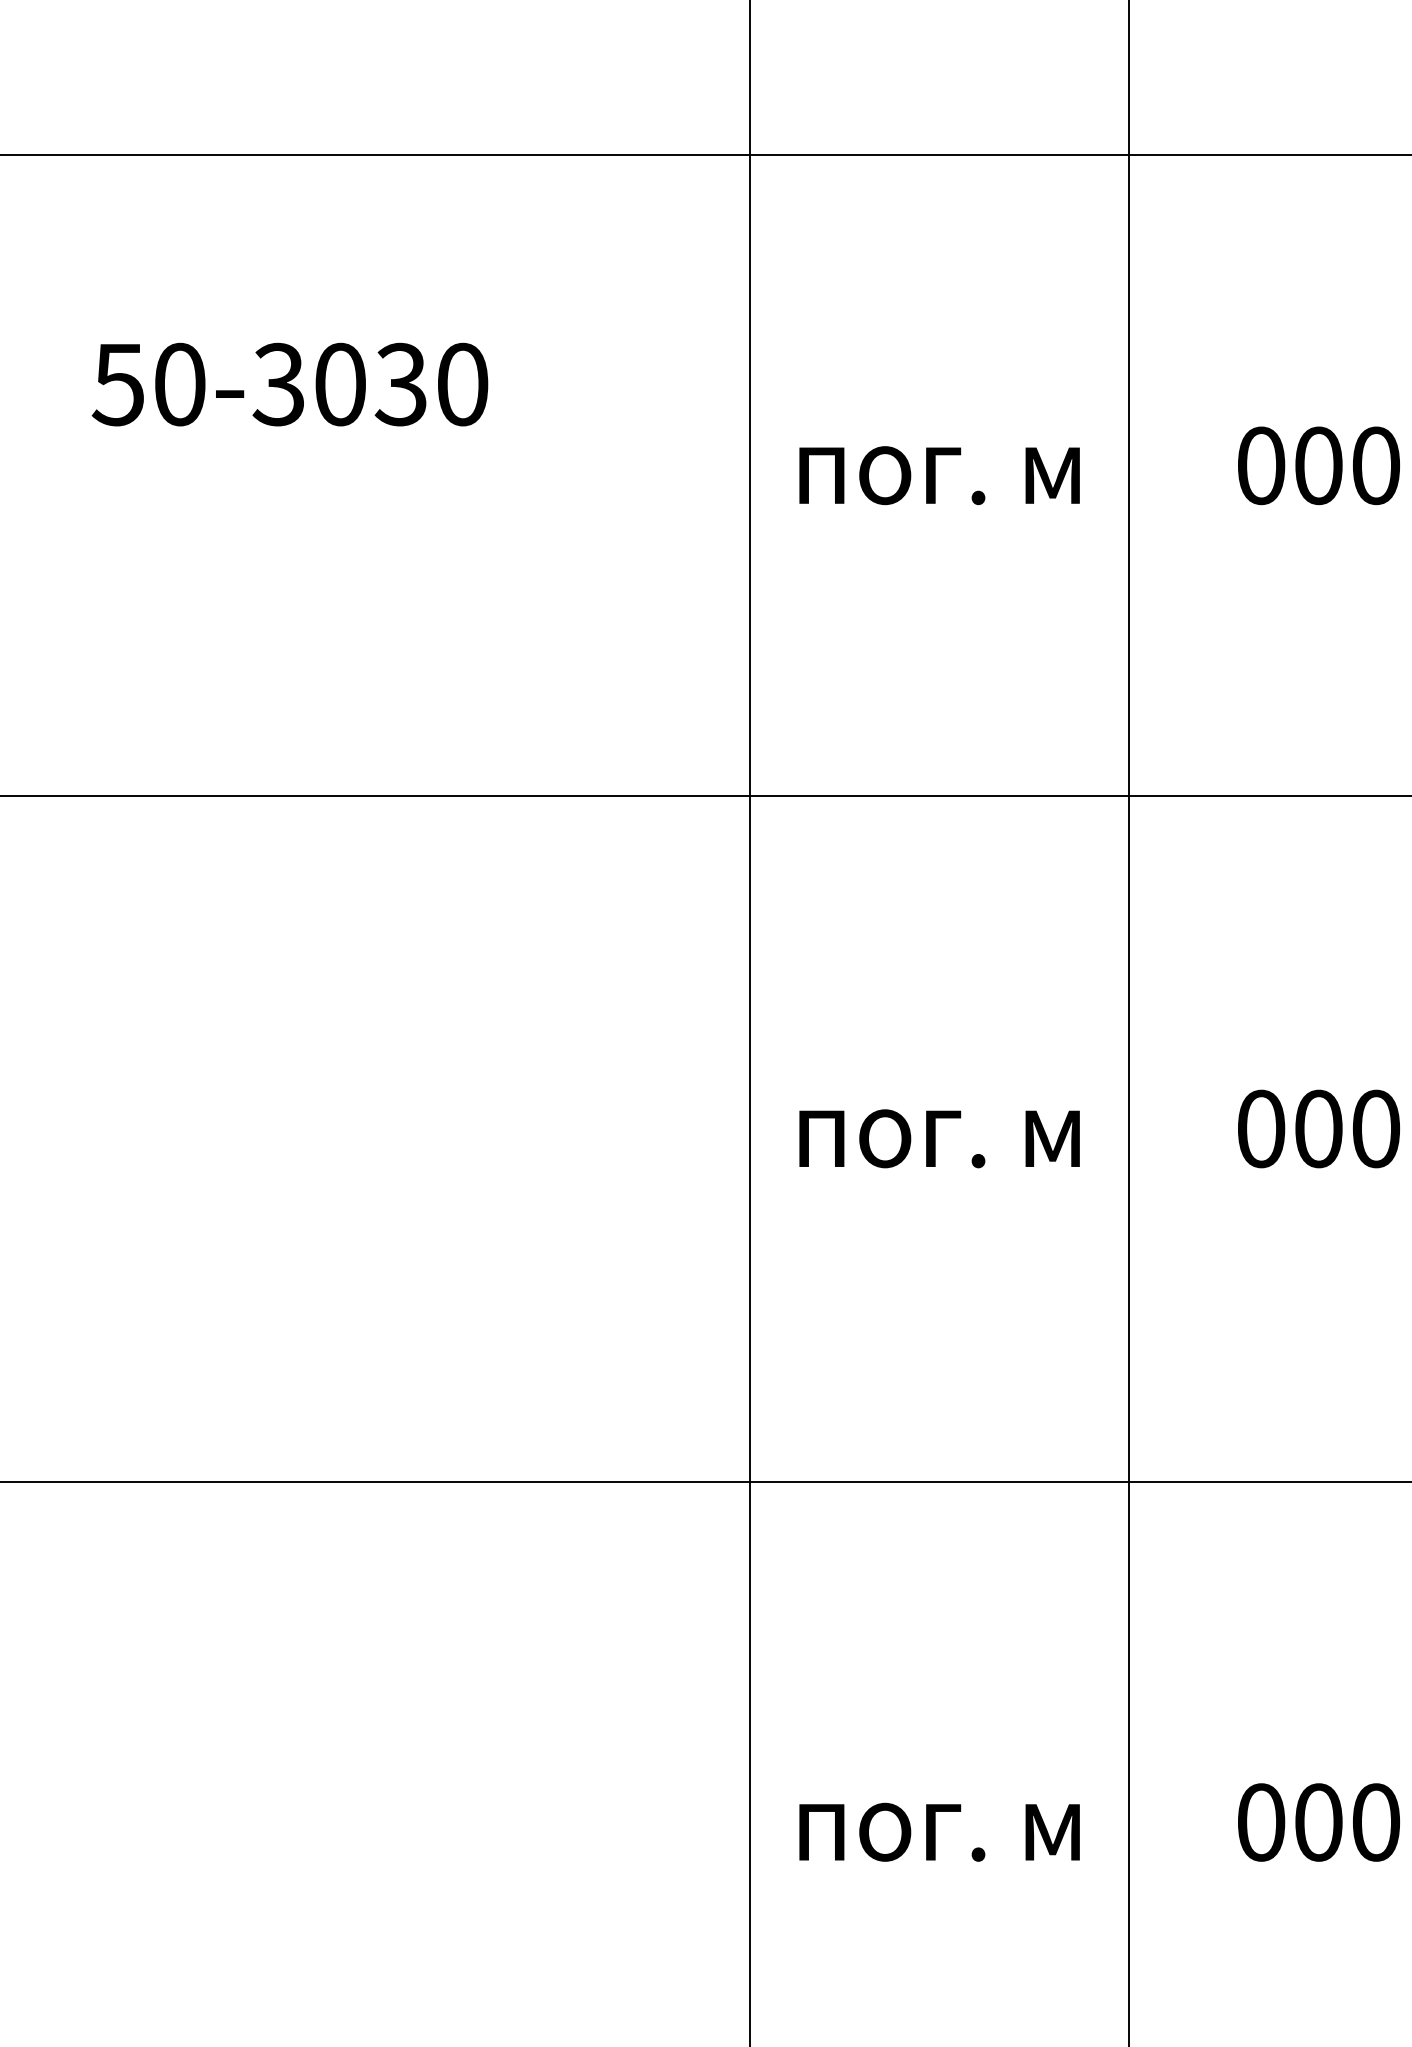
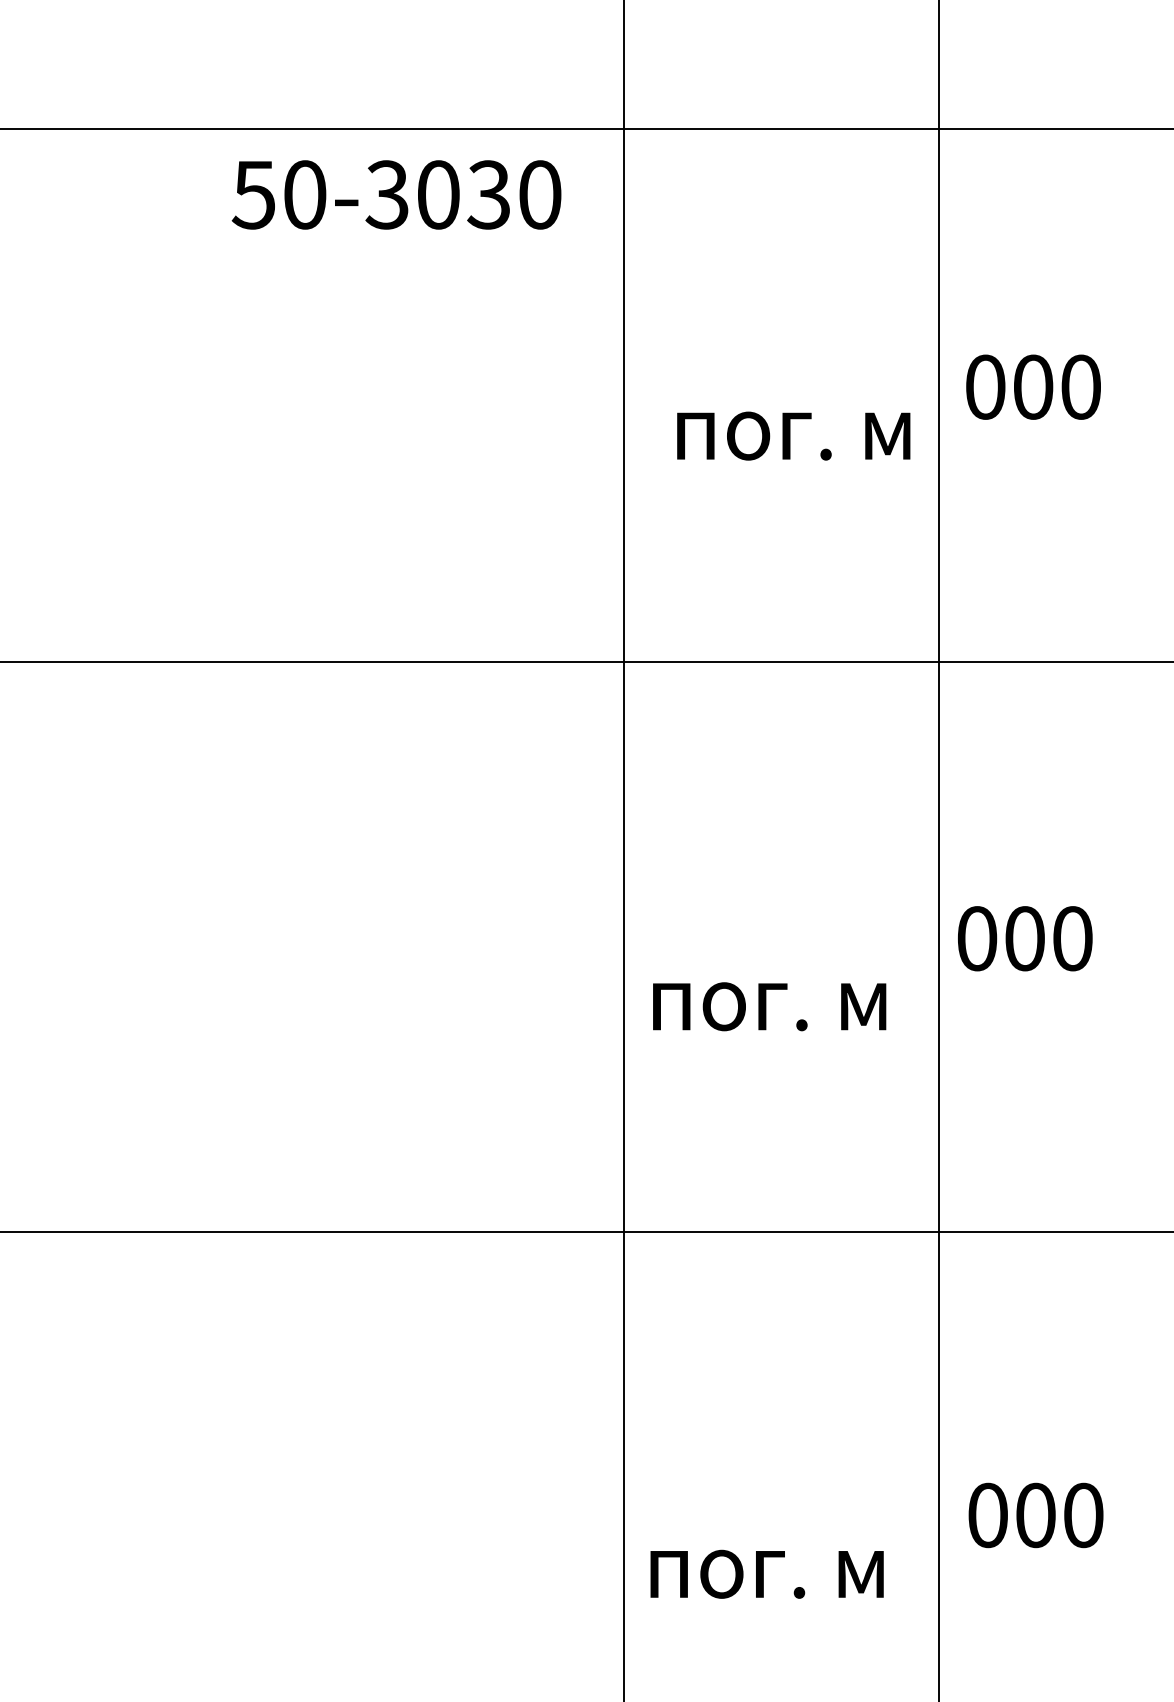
text: (289, 384) -> (396, 194), moved
text: (1318, 465) -> (1033, 386), moved
text: (939, 475) -> (793, 436), moved
text: (1318, 1128) -> (1024, 938), moved
text: (939, 1138) -> (769, 1006), moved
text: (1318, 1822) -> (1035, 1515), moved
text: (939, 1831) -> (767, 1573), moved

